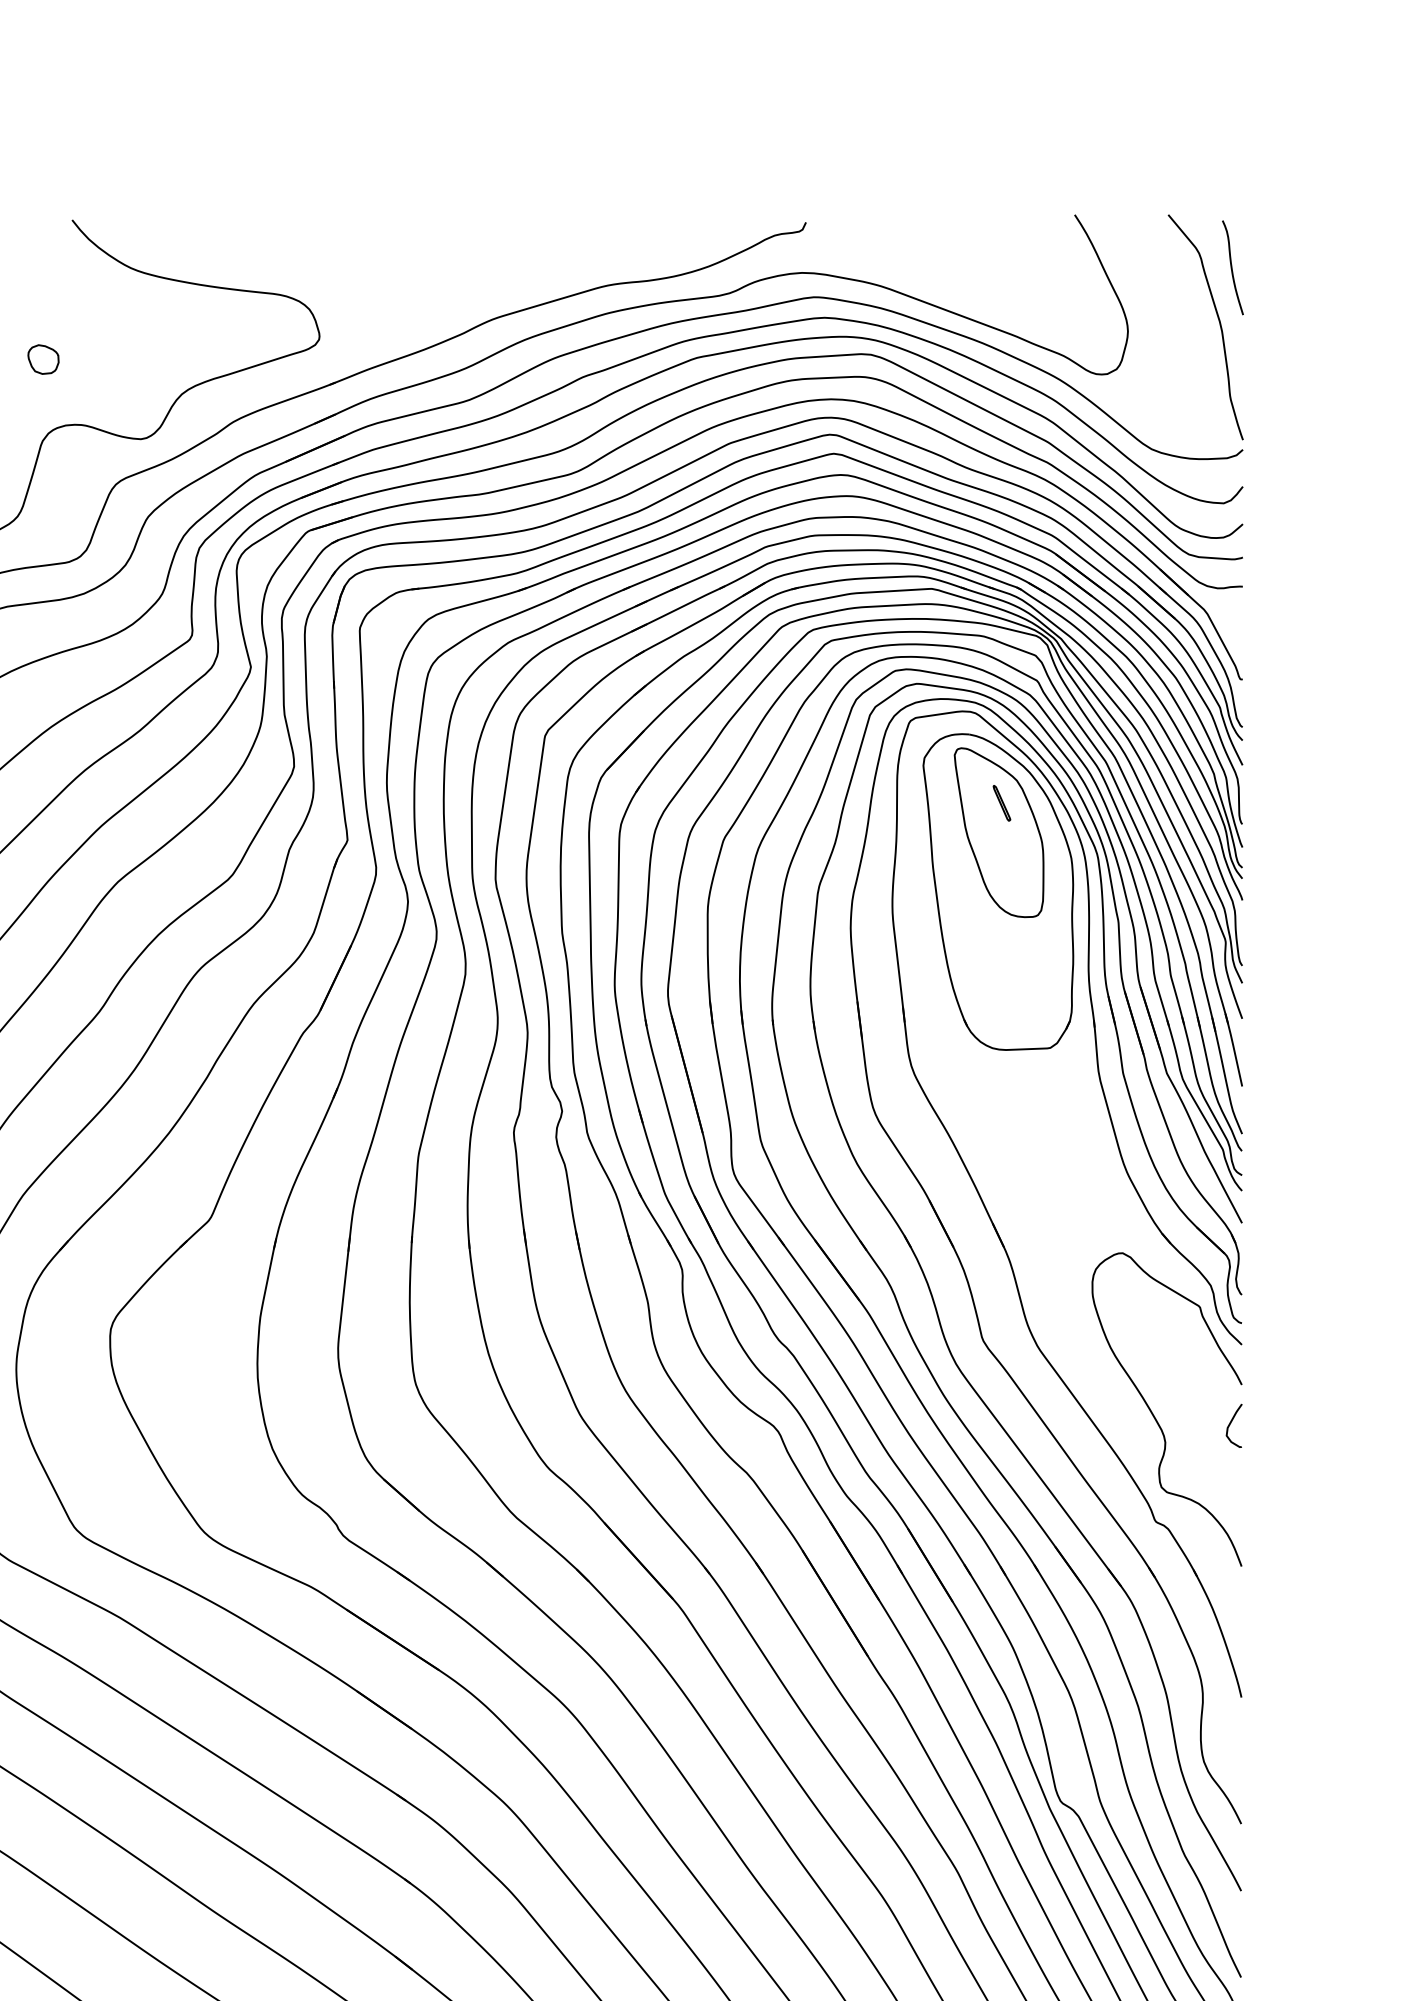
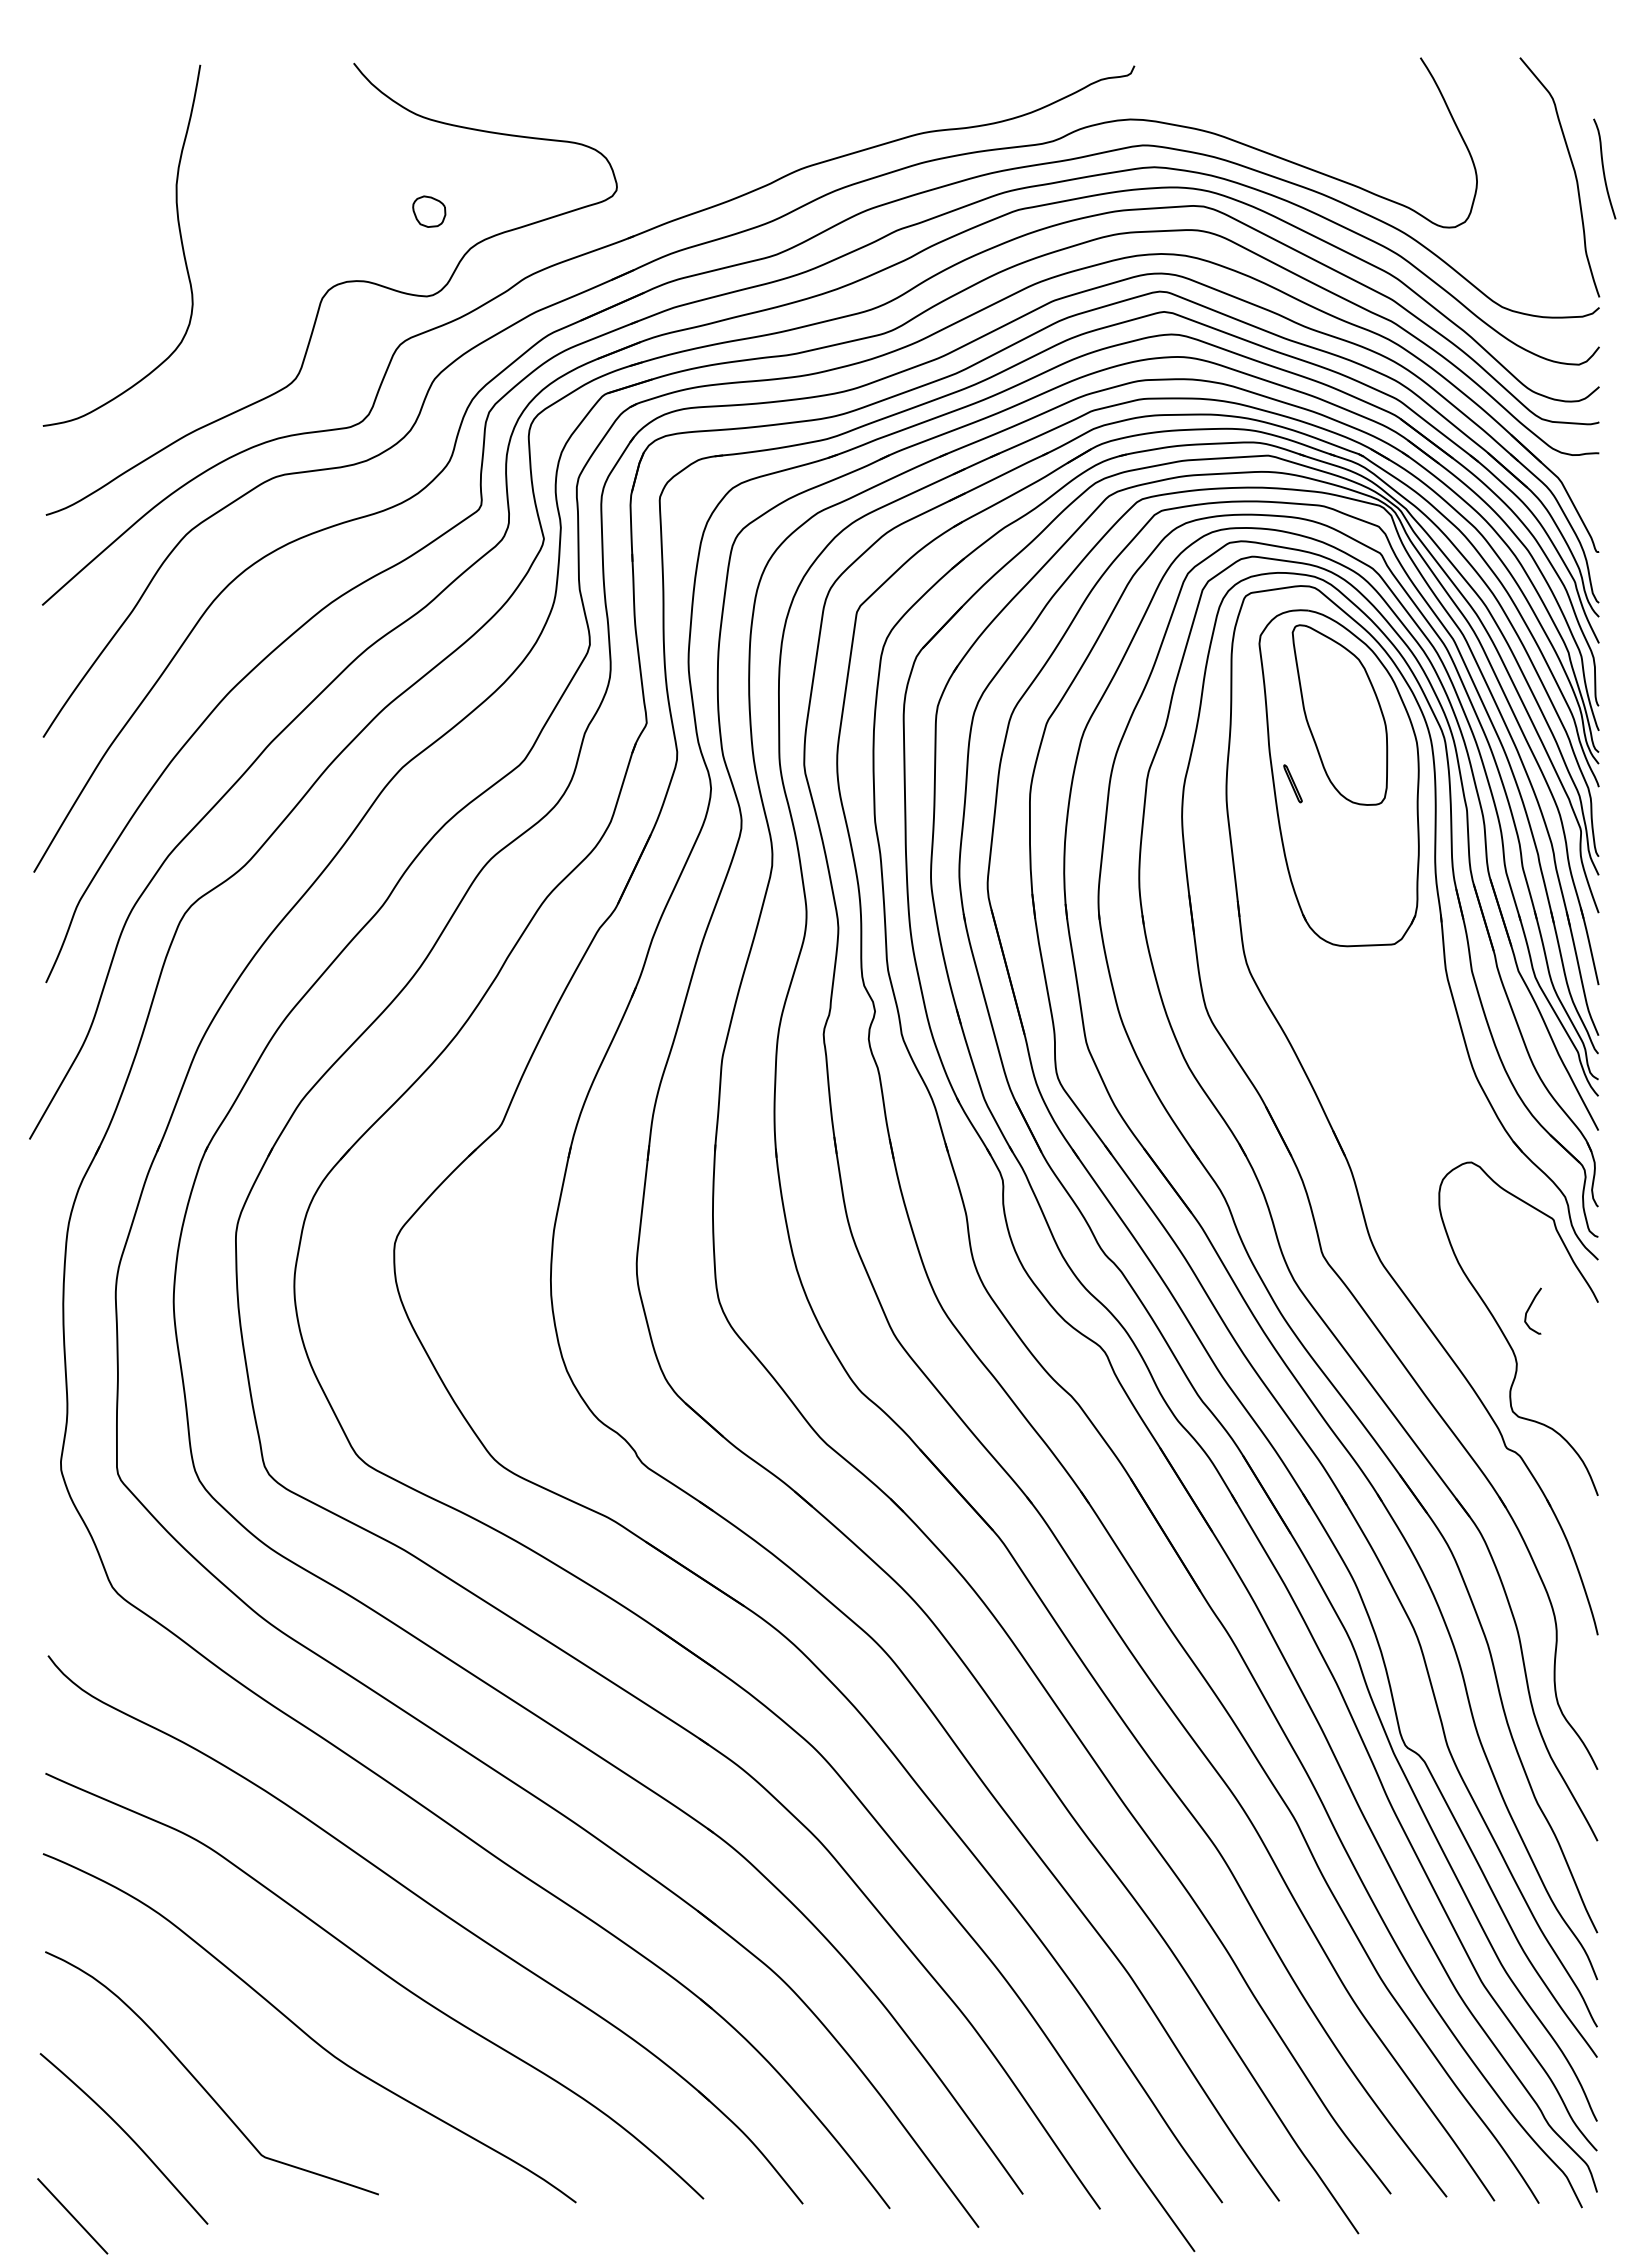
curve: (1232, 267) -> (1604, 168), moved
part: (43, 359) -> (429, 211), moved
part: (1001, 803) -> (1292, 783), moved
curve: (1230, 1424) -> (1529, 1309), moved

